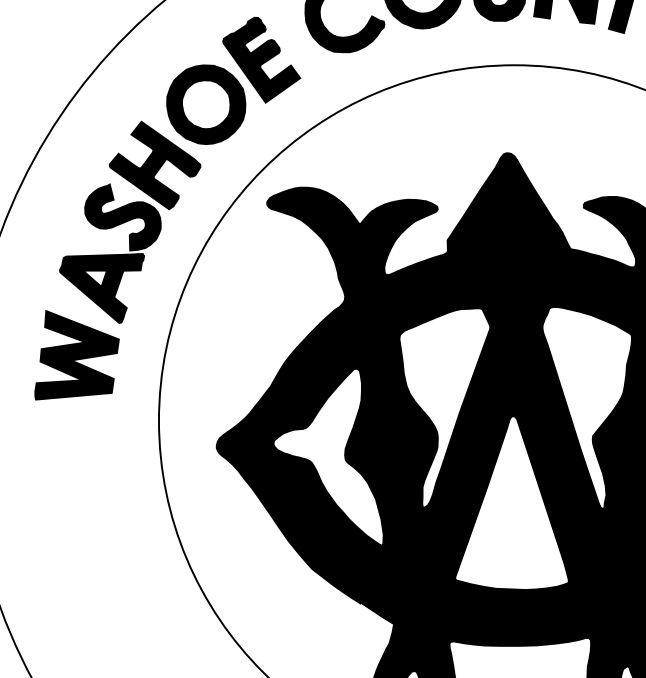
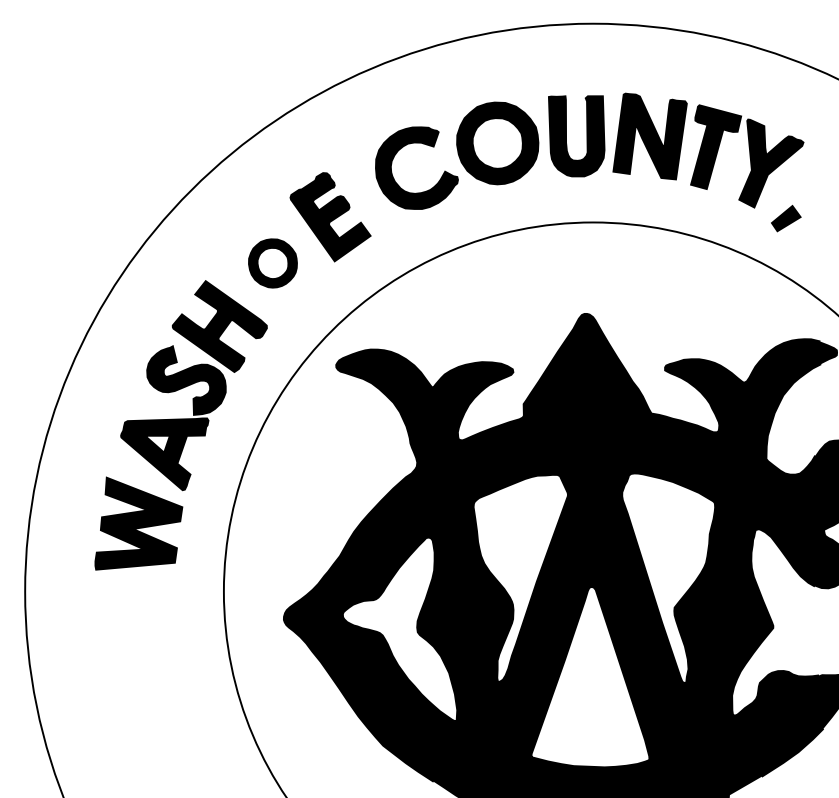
part: (205, 104) -> (272, 263), size x0.6

